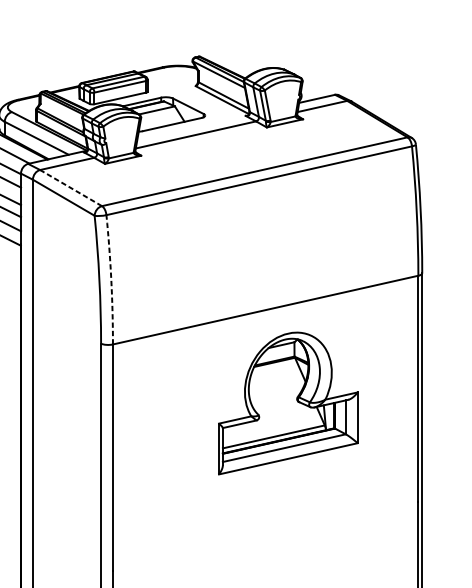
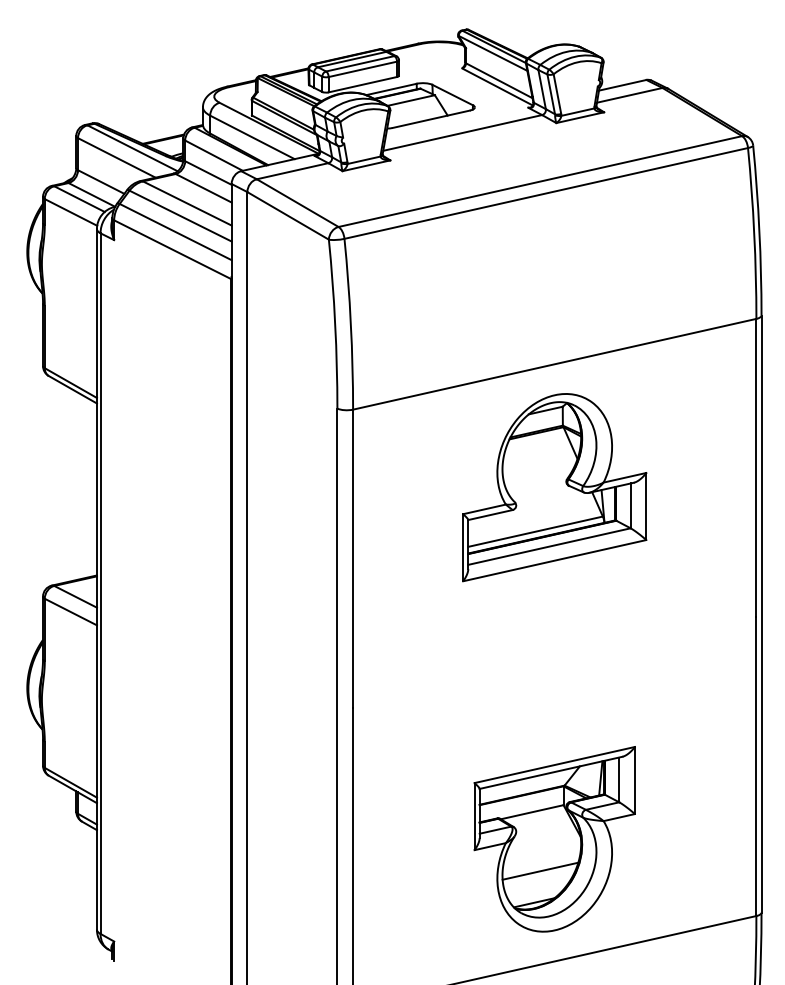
line: (70, 187) -> (297, 202), dashed -> solid
arc: (111, 279) -> (350, 324), dashed -> solid
part: (288, 403) -> (554, 487), moved

